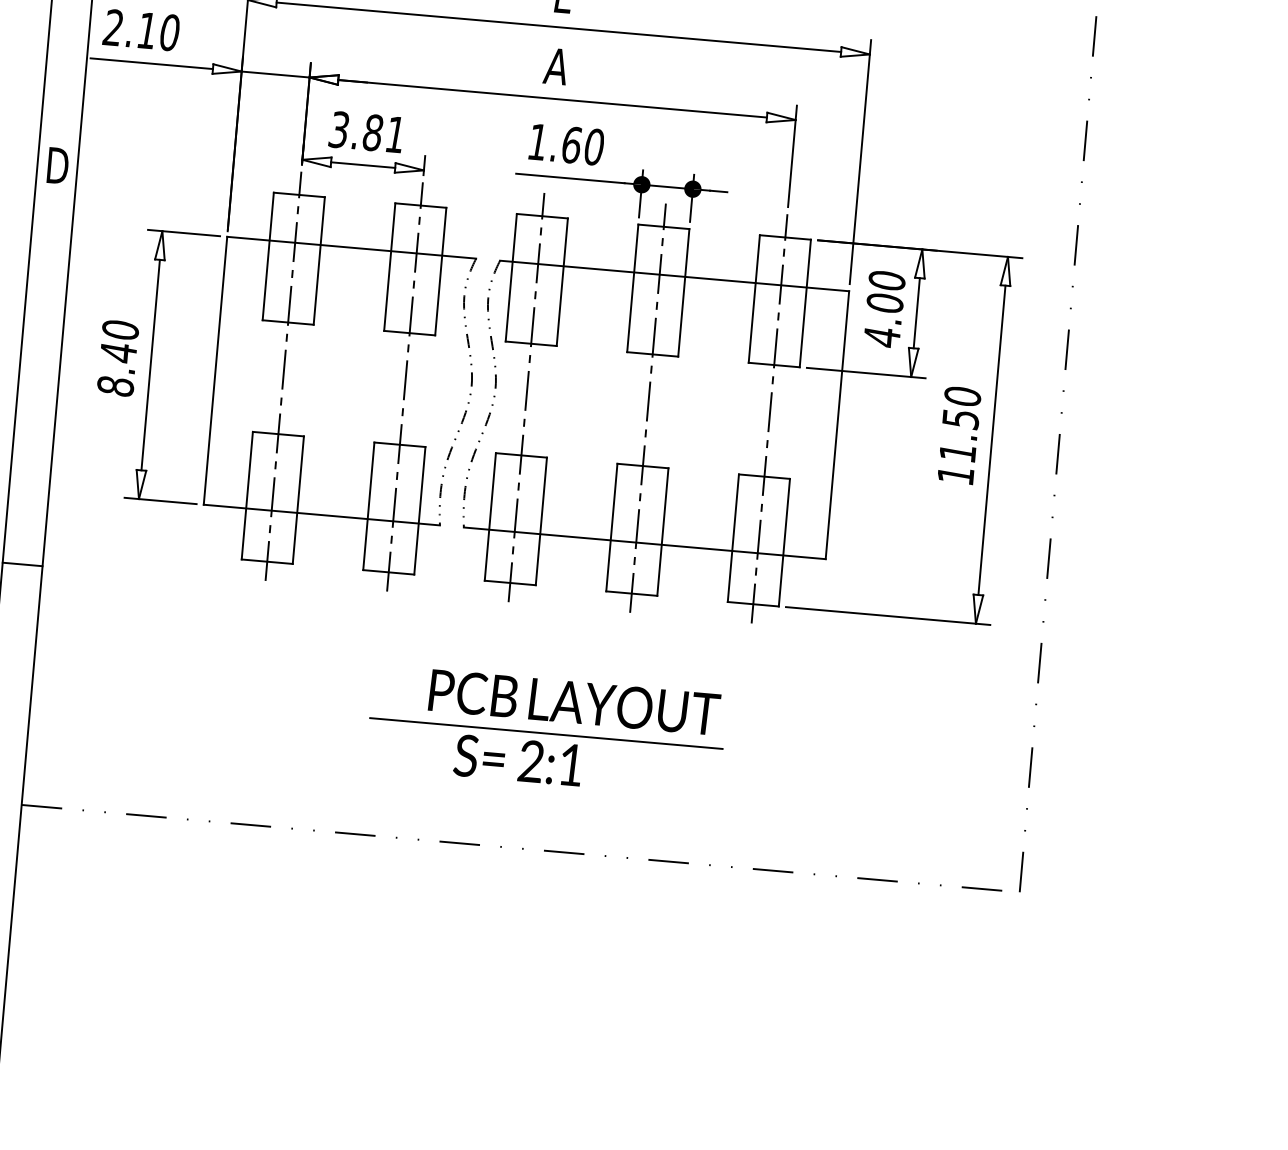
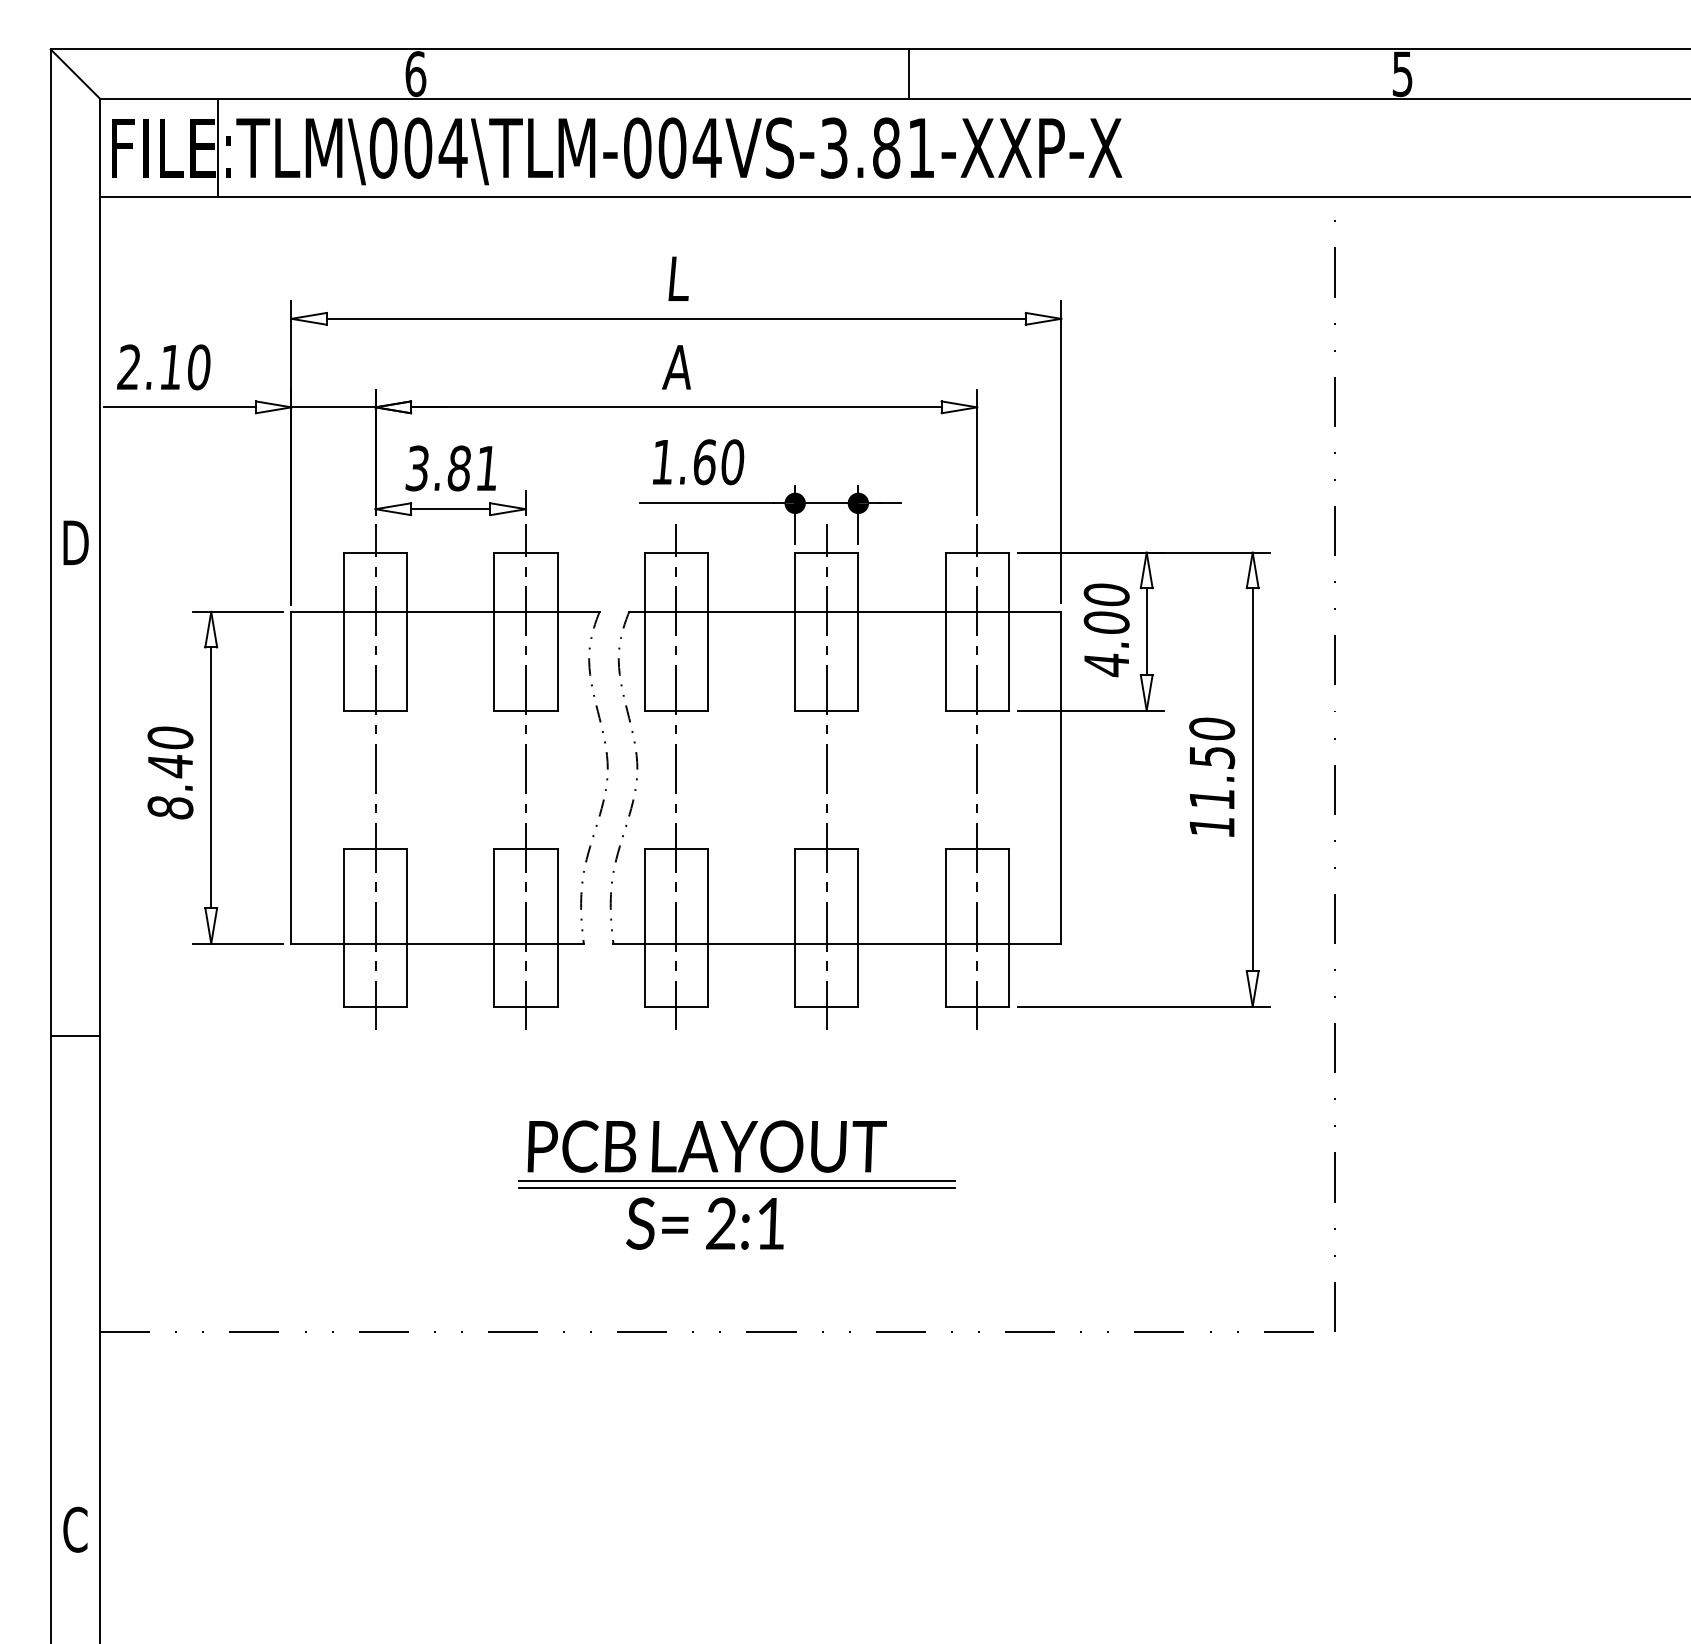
text: (574, 702) -> (706, 1146), moved
line: (546, 728) -> (736, 1181), added

